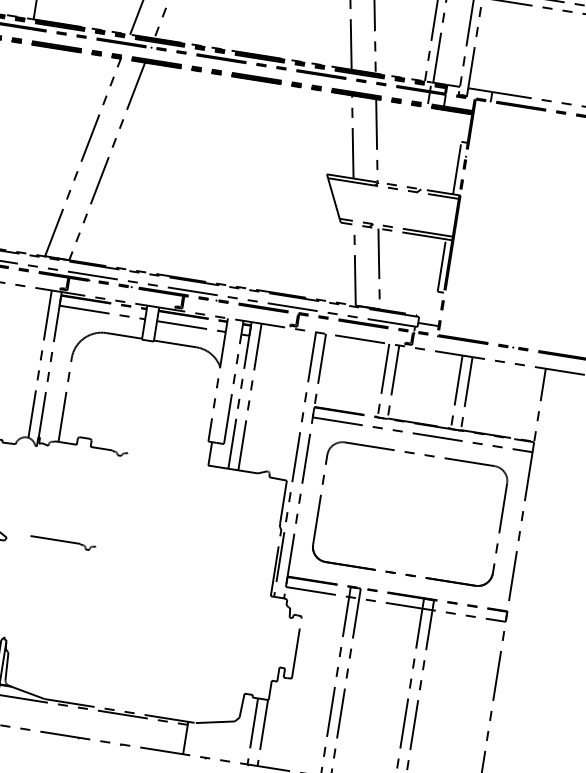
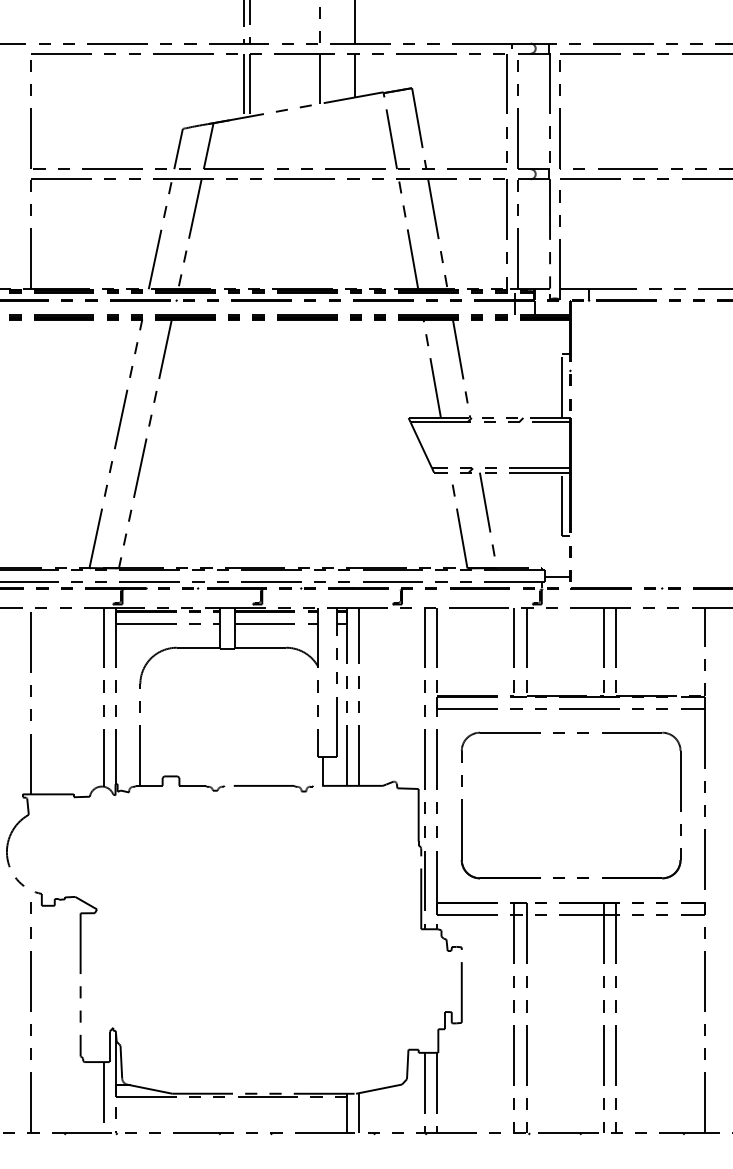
part: (62, 543) -> (273, 788), moved
line: (196, 739) -> (359, 1113), added

